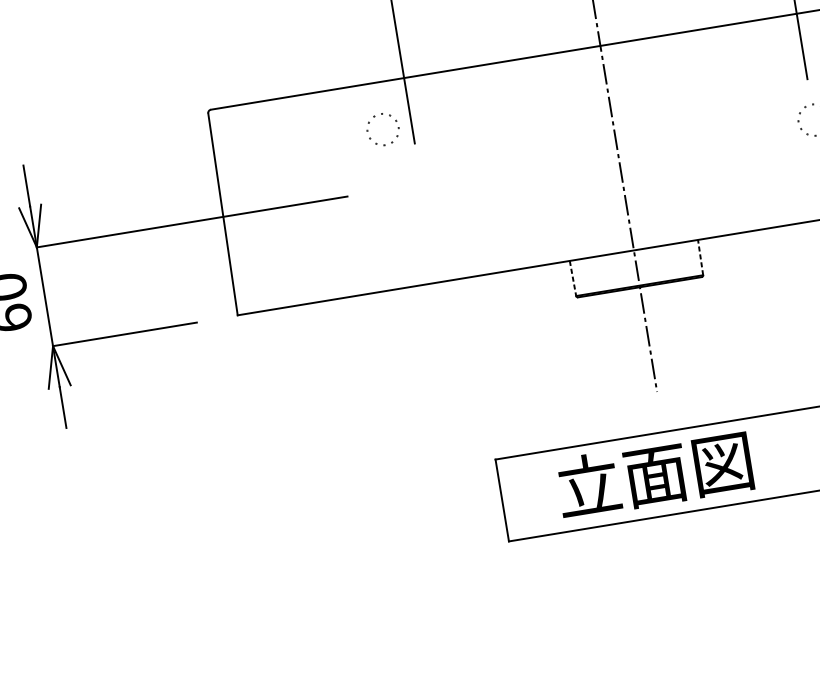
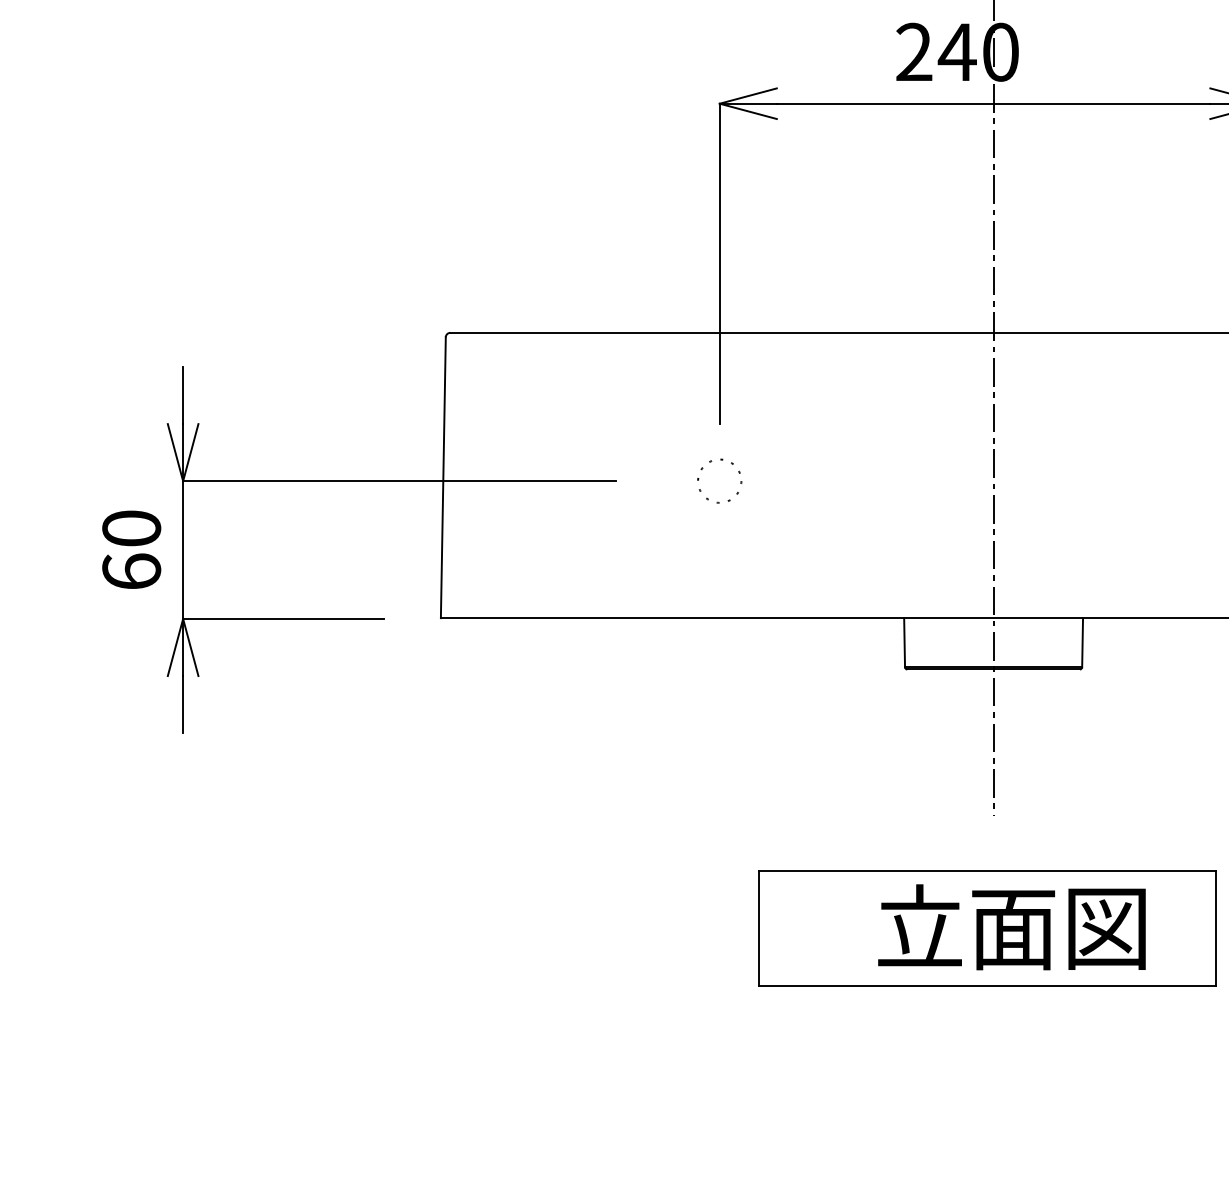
circle: (382, 129) -> (719, 480), moved
line: (700, 257) -> (1082, 642), dashed -> solid
line: (572, 278) -> (904, 642), dashed -> solid
text: (654, 474) -> (1011, 927), moved

